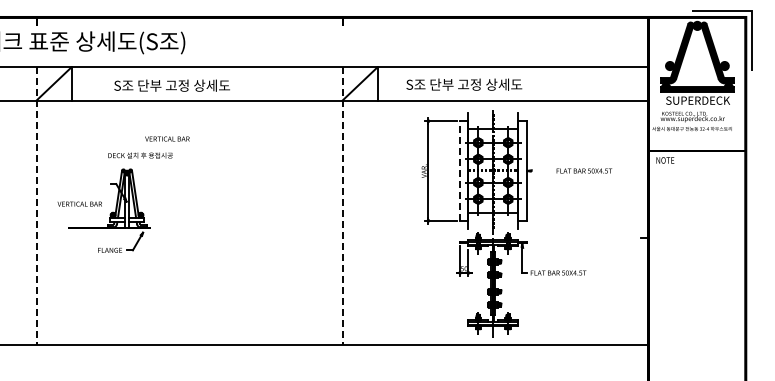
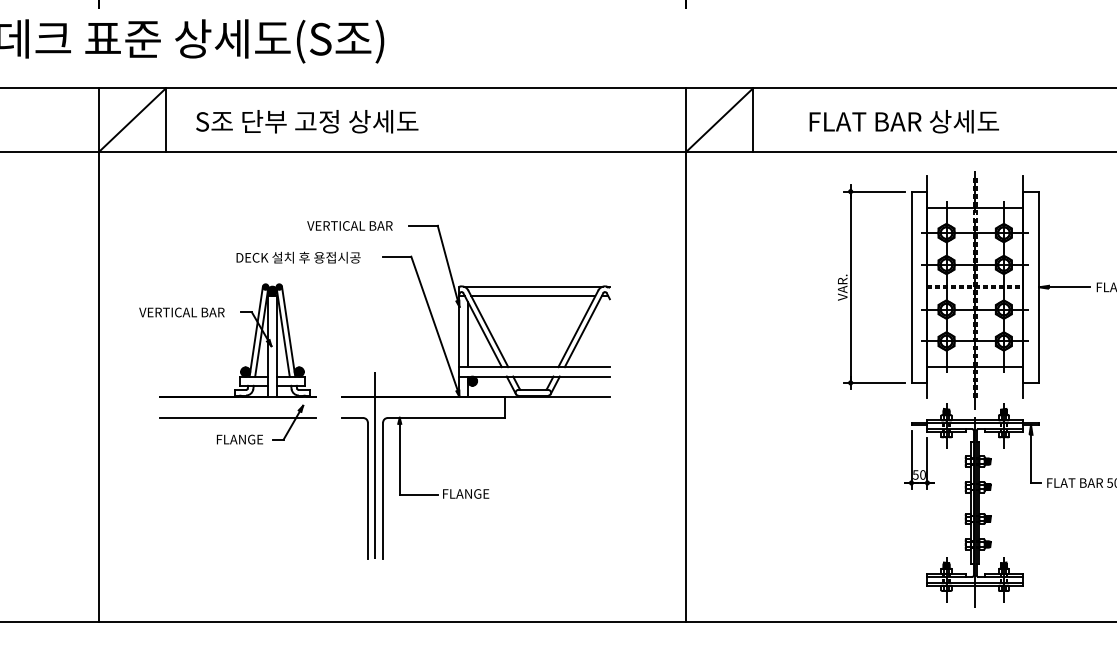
text: (464, 84) -> (920, 121), S조 단부 고정 상세도 -> FLAT BAR 상세도
text: (171, 85) -> (305, 121), moved
line: (460, 170) -> (912, 286), dashed -> solid
line: (539, 170) -> (1063, 286), added
text: (79, 203) -> (181, 311), moved
line: (36, 206) -> (98, 355), dashed -> solid
line: (342, 206) -> (685, 355), dashed -> solid
part: (232, 225) -> (474, 391), added
line: (108, 239) -> (236, 418), added

